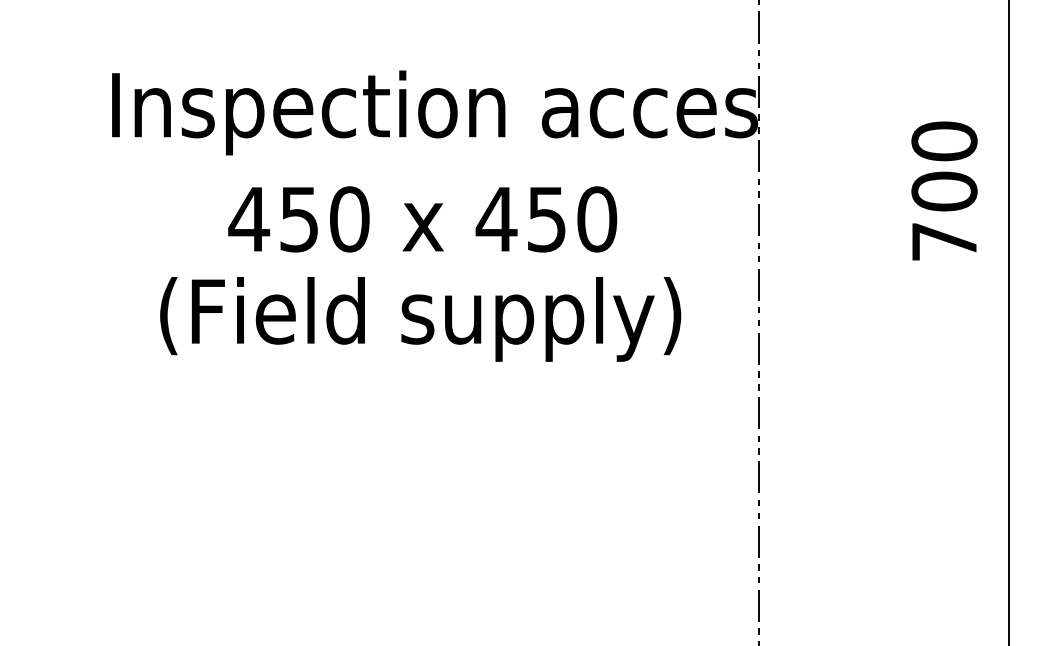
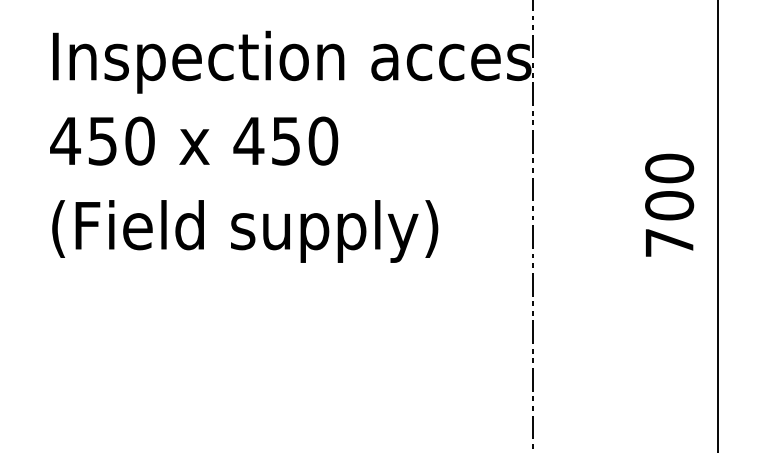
text: (944, 190) -> (669, 204), moved
text: (422, 219) -> (193, 141), moved
text: (420, 319) -> (245, 231), moved

